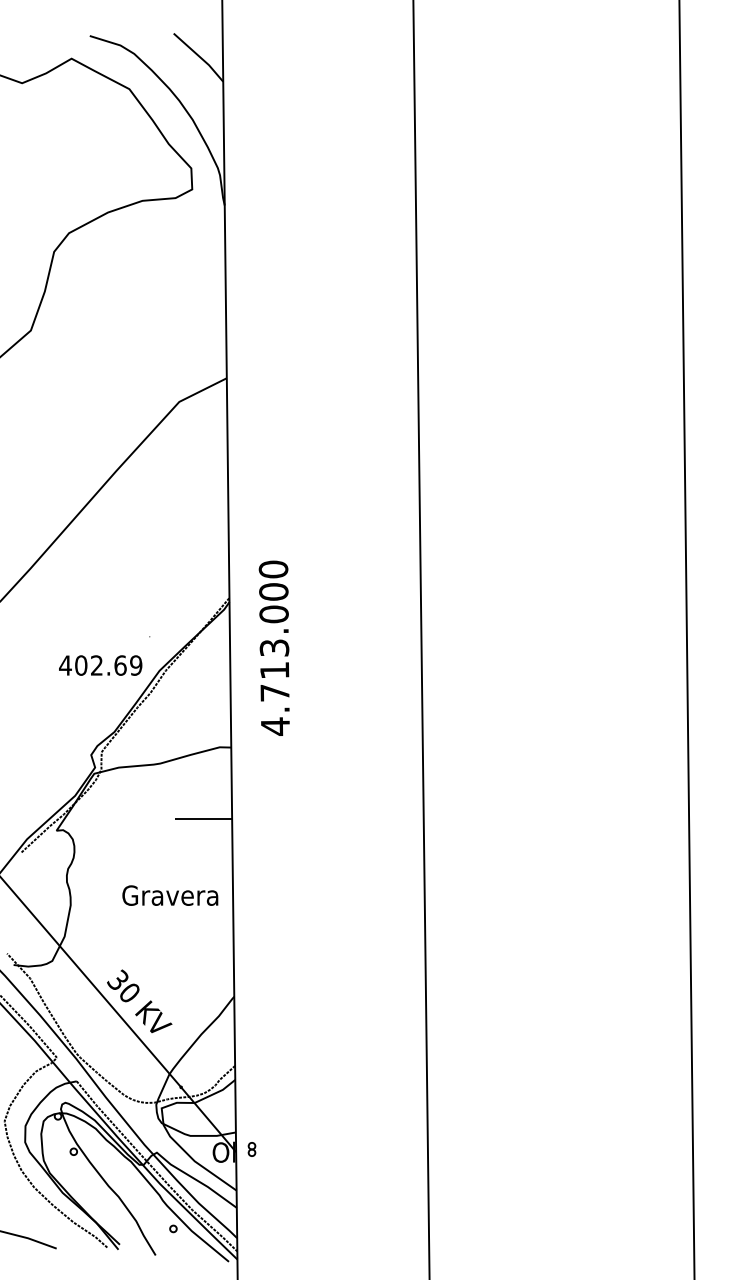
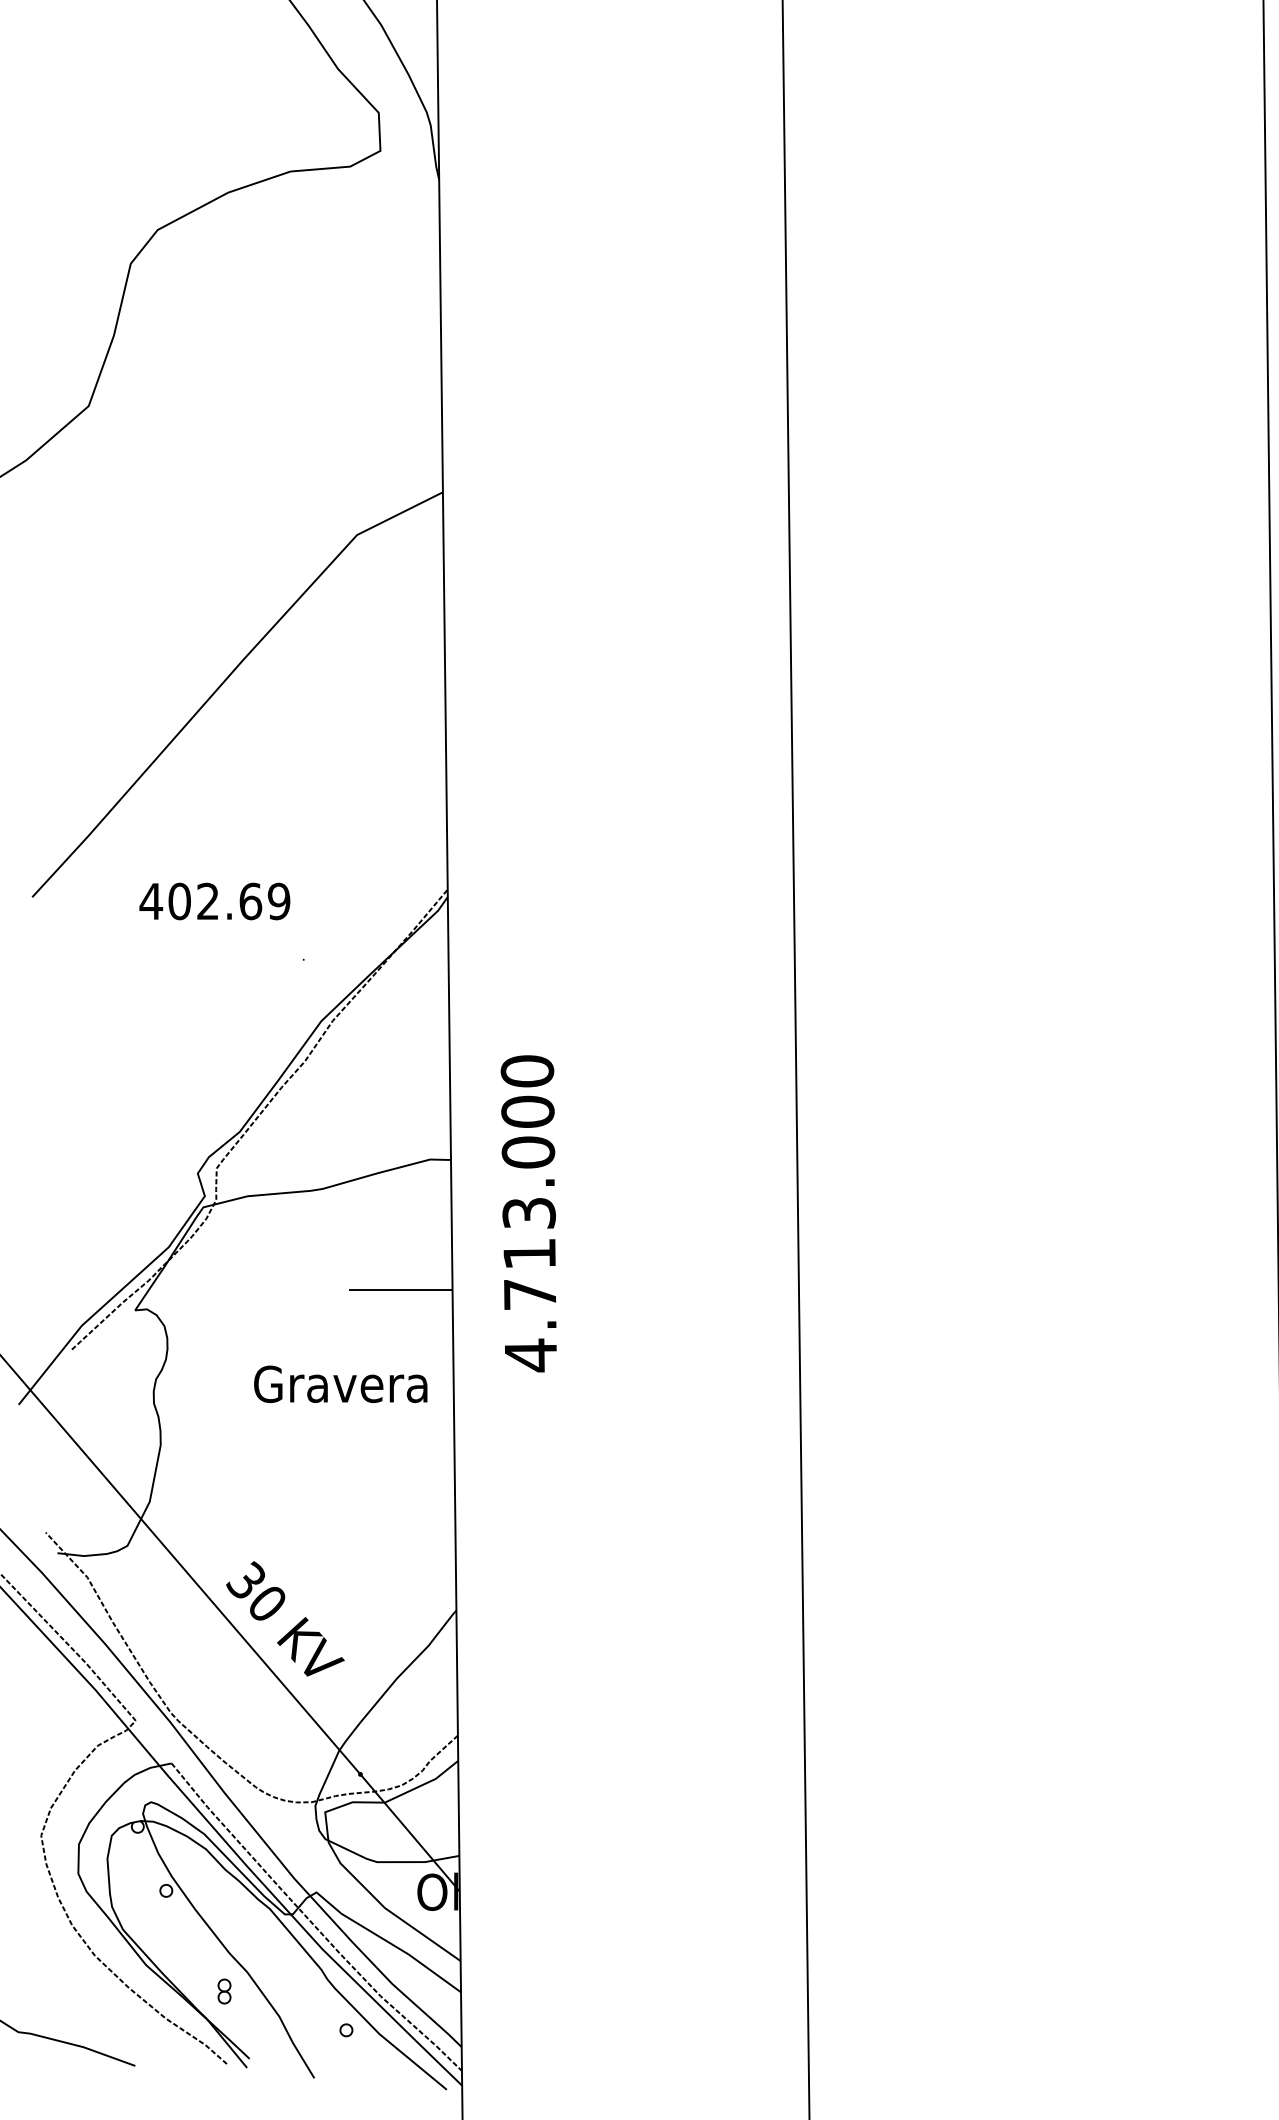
text: (273, 647) -> (527, 1212), moved
text: (100, 665) -> (214, 901), moved
text: (170, 895) -> (341, 1384), moved
part: (251, 1149) -> (223, 1991), moved

